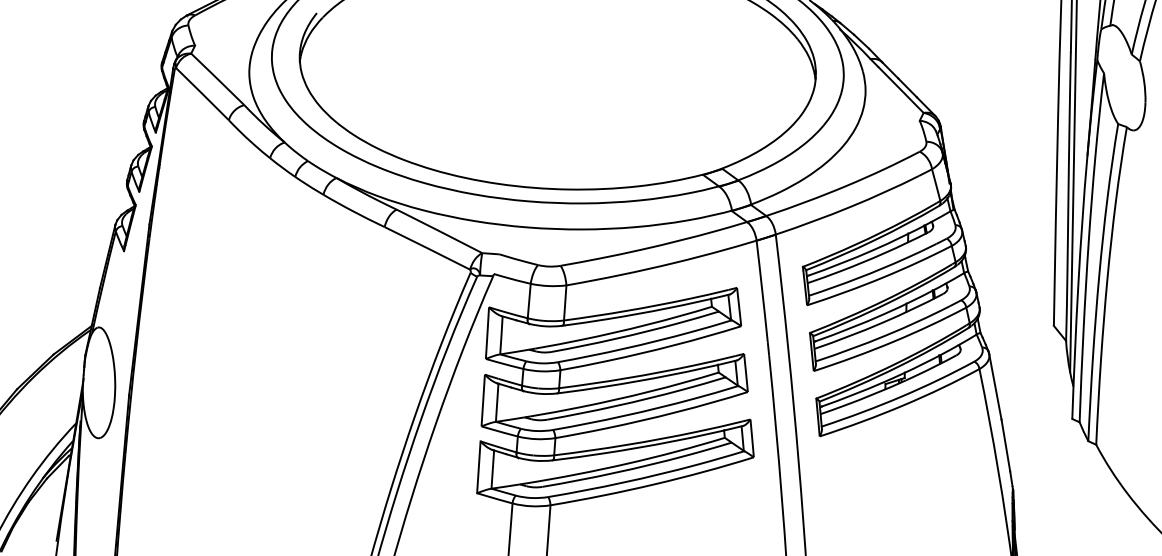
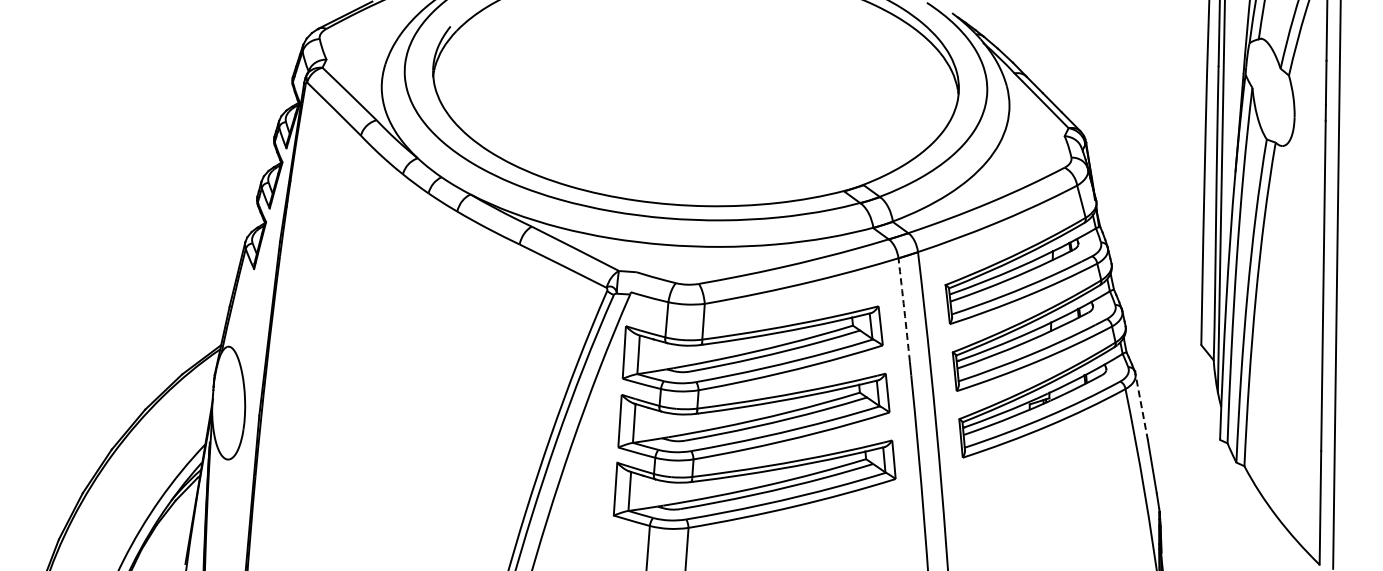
arc: (762, 291) -> (904, 310), solid -> dashed
line: (995, 387) -> (1141, 407), solid -> dashed

